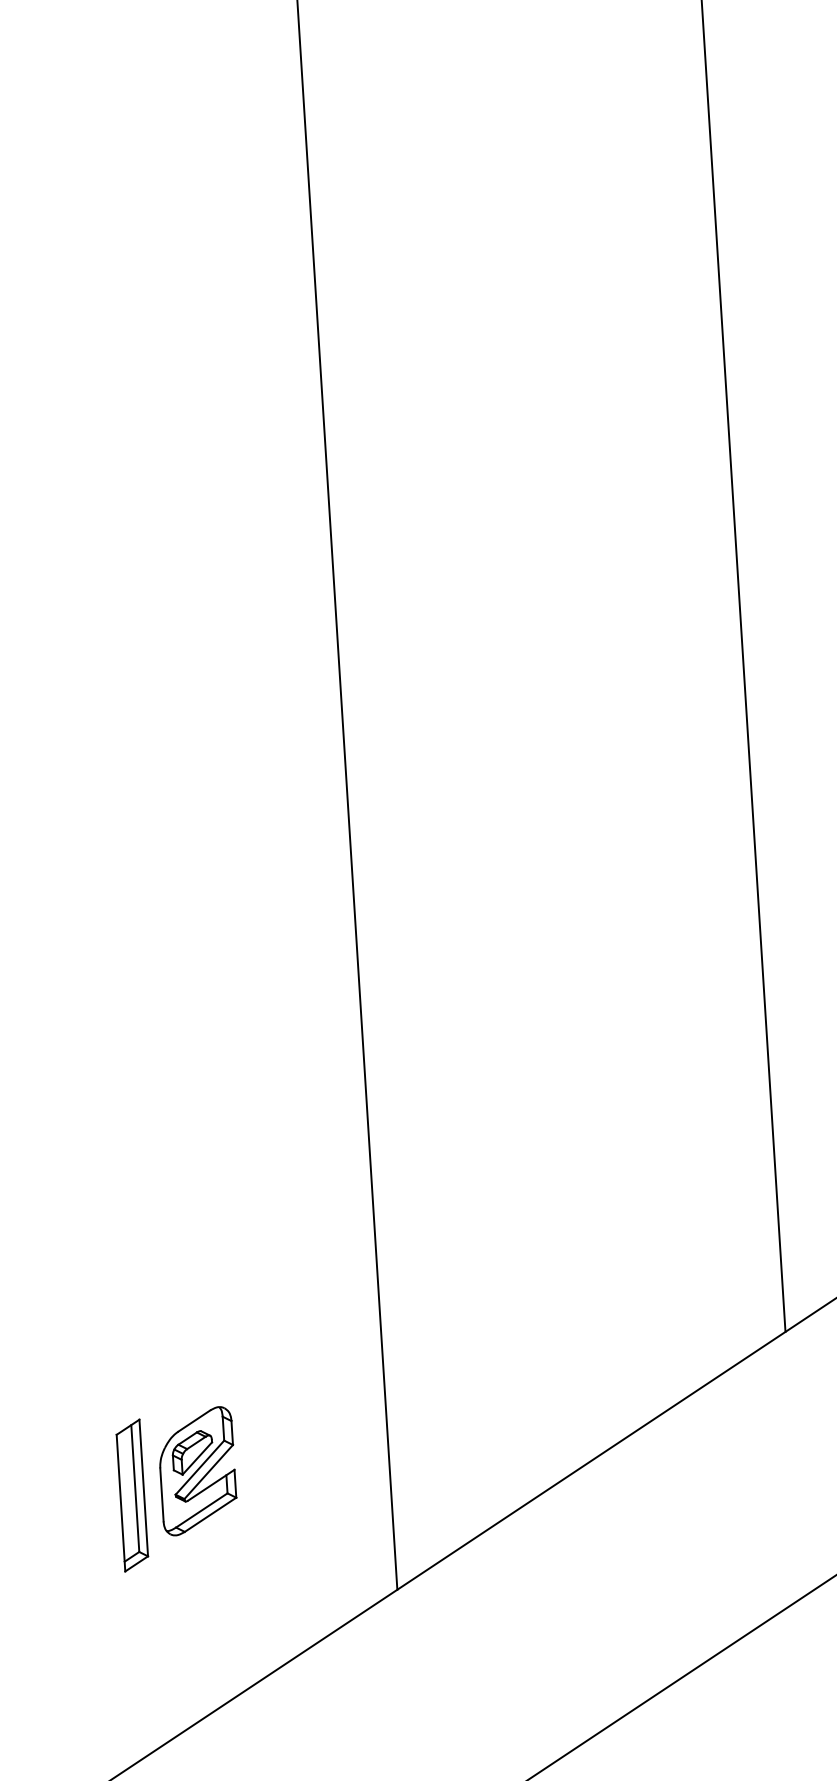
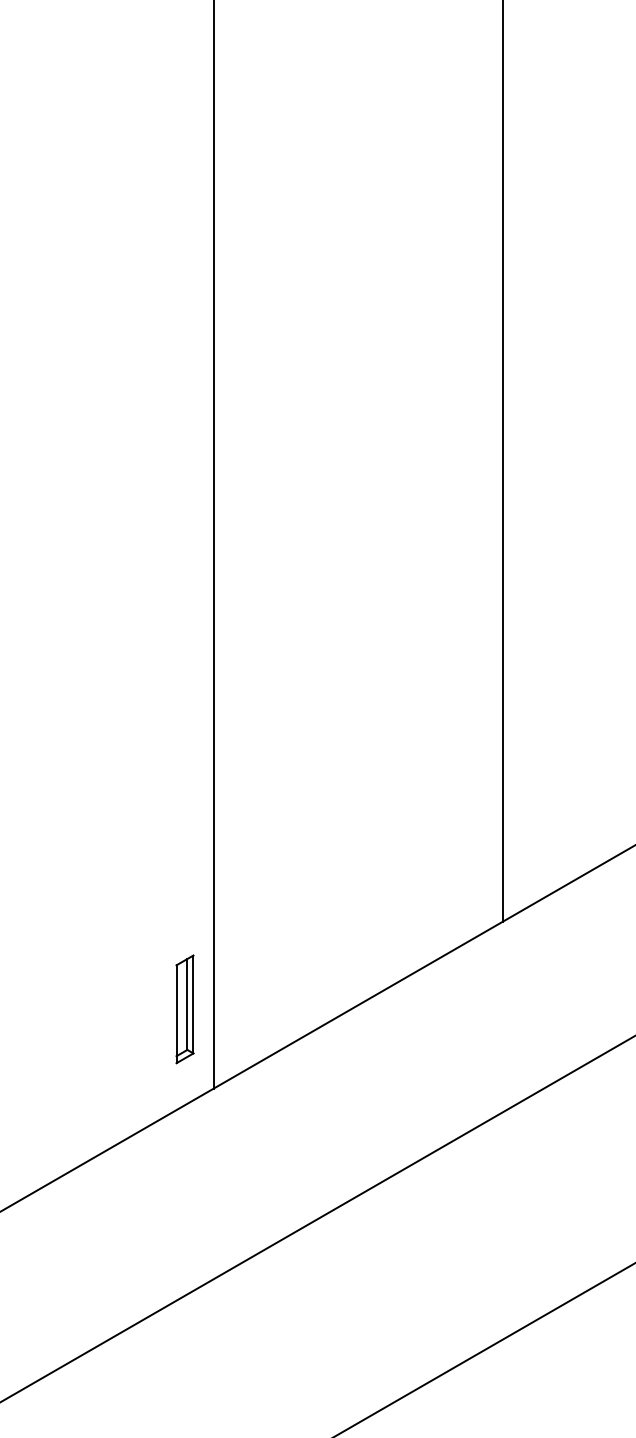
part: (197, 1470) -> (76, 994), removed
part: (131, 1495) -> (184, 1009), moved

